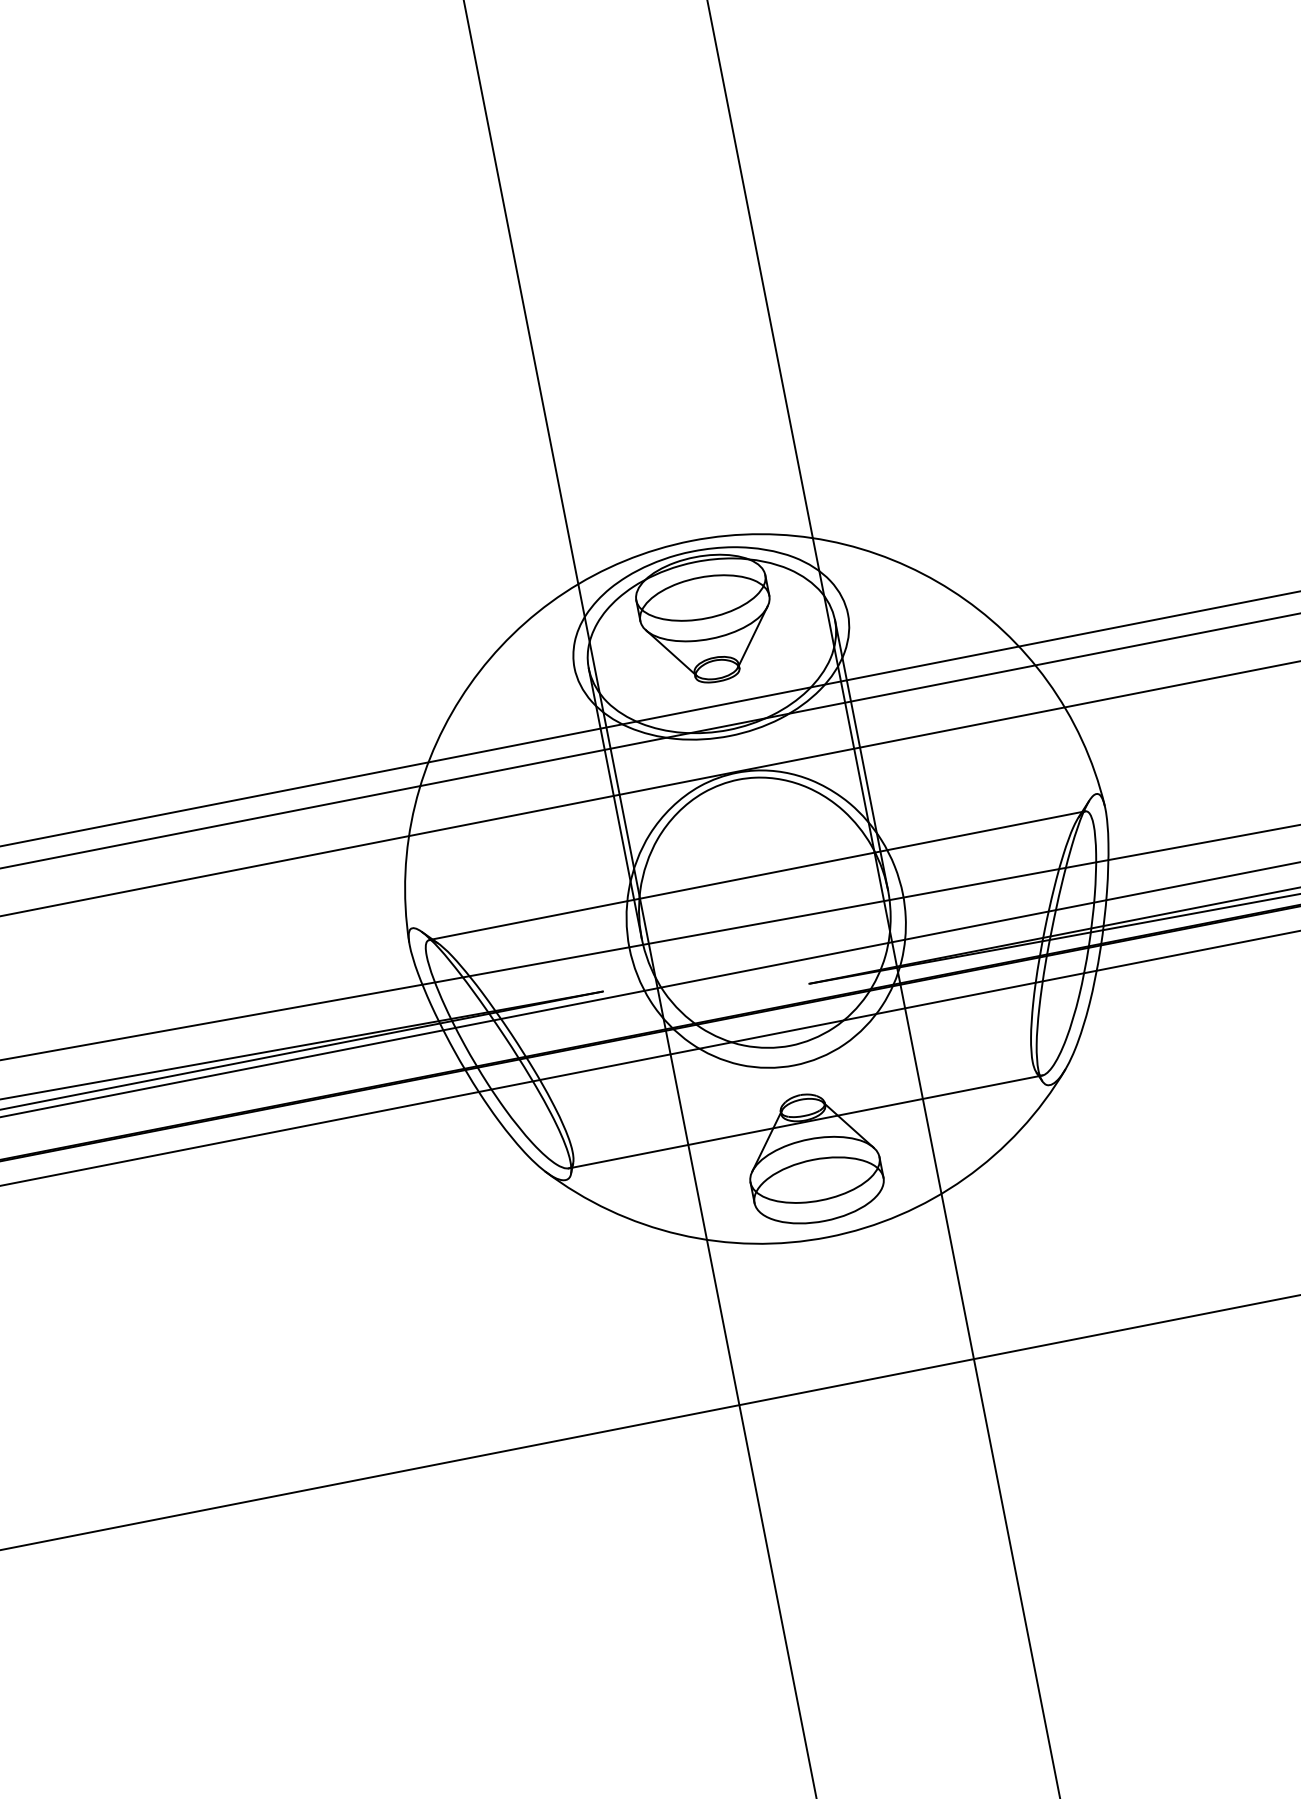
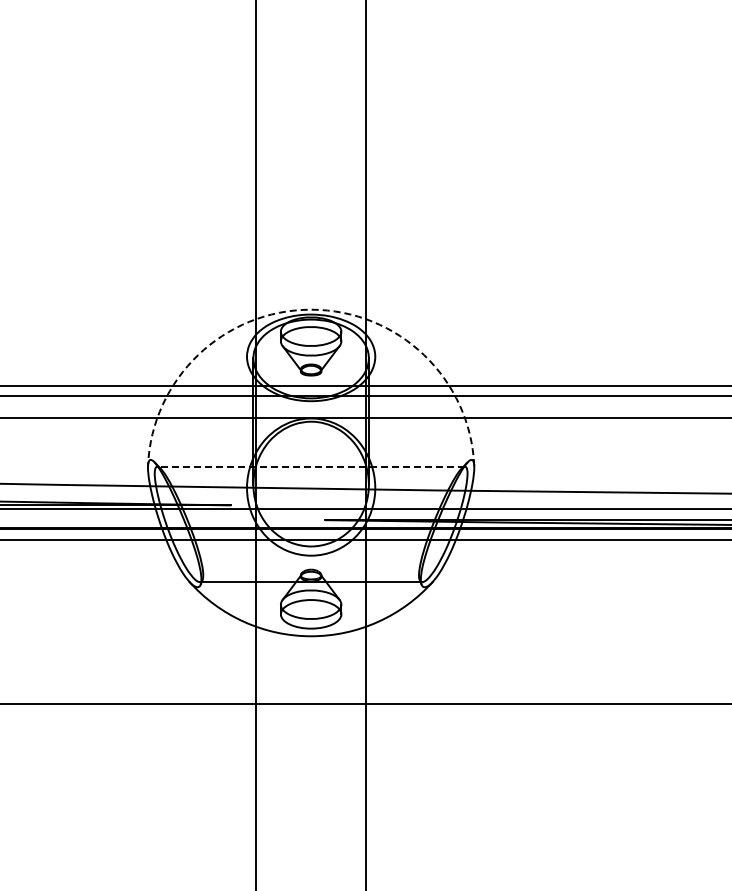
arc: (692, 540) -> (311, 309), solid -> dashed
line: (757, 875) -> (311, 466), solid -> dashed

